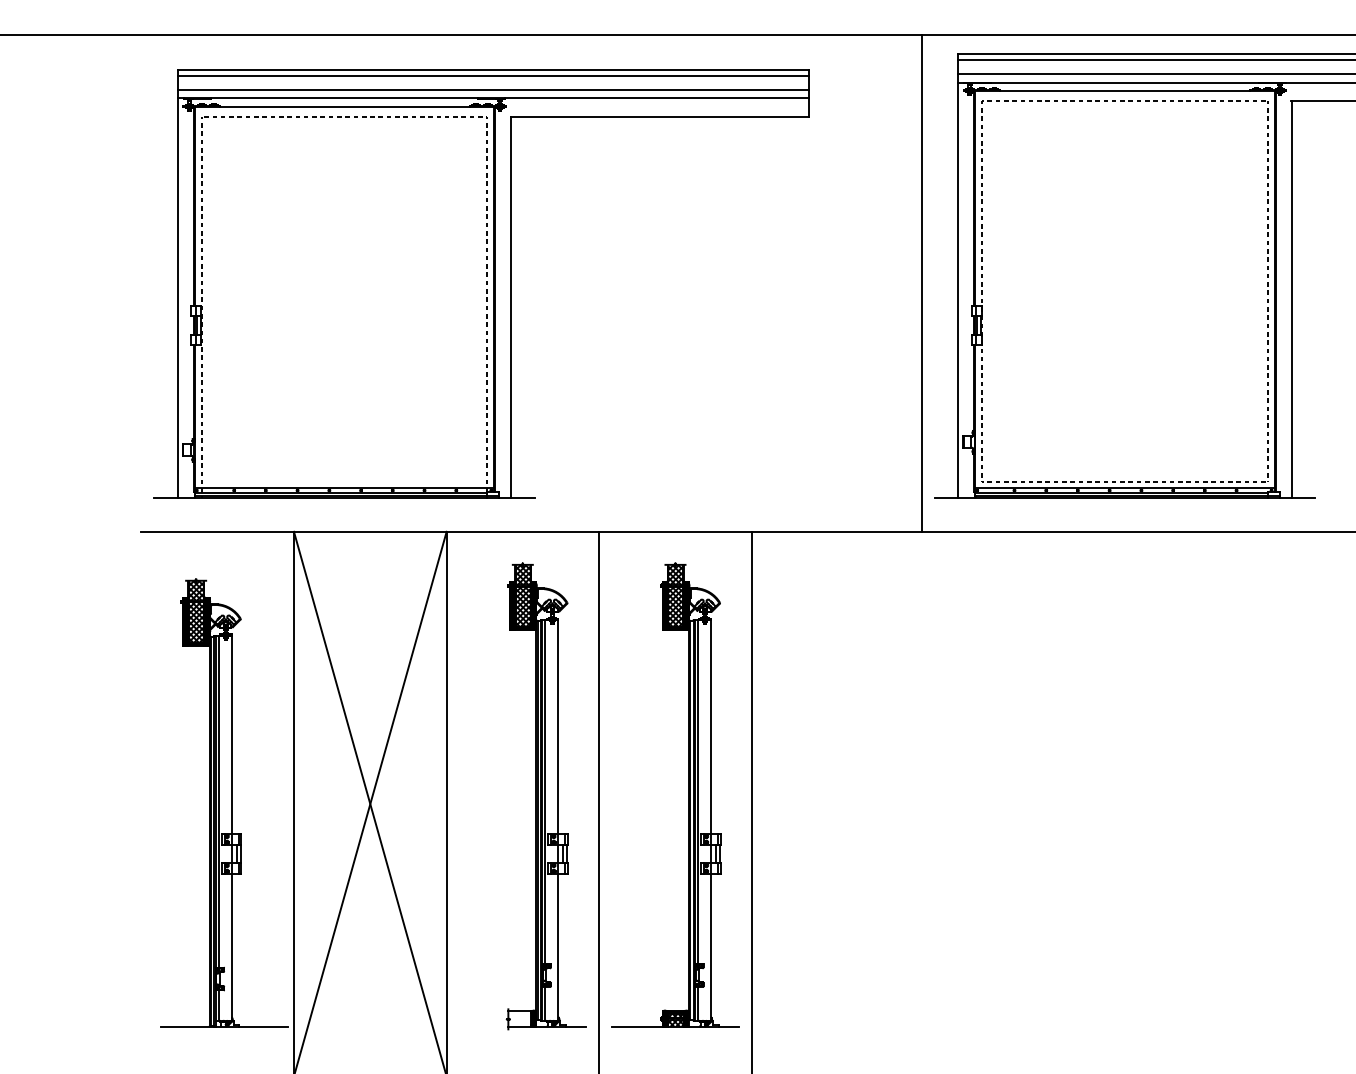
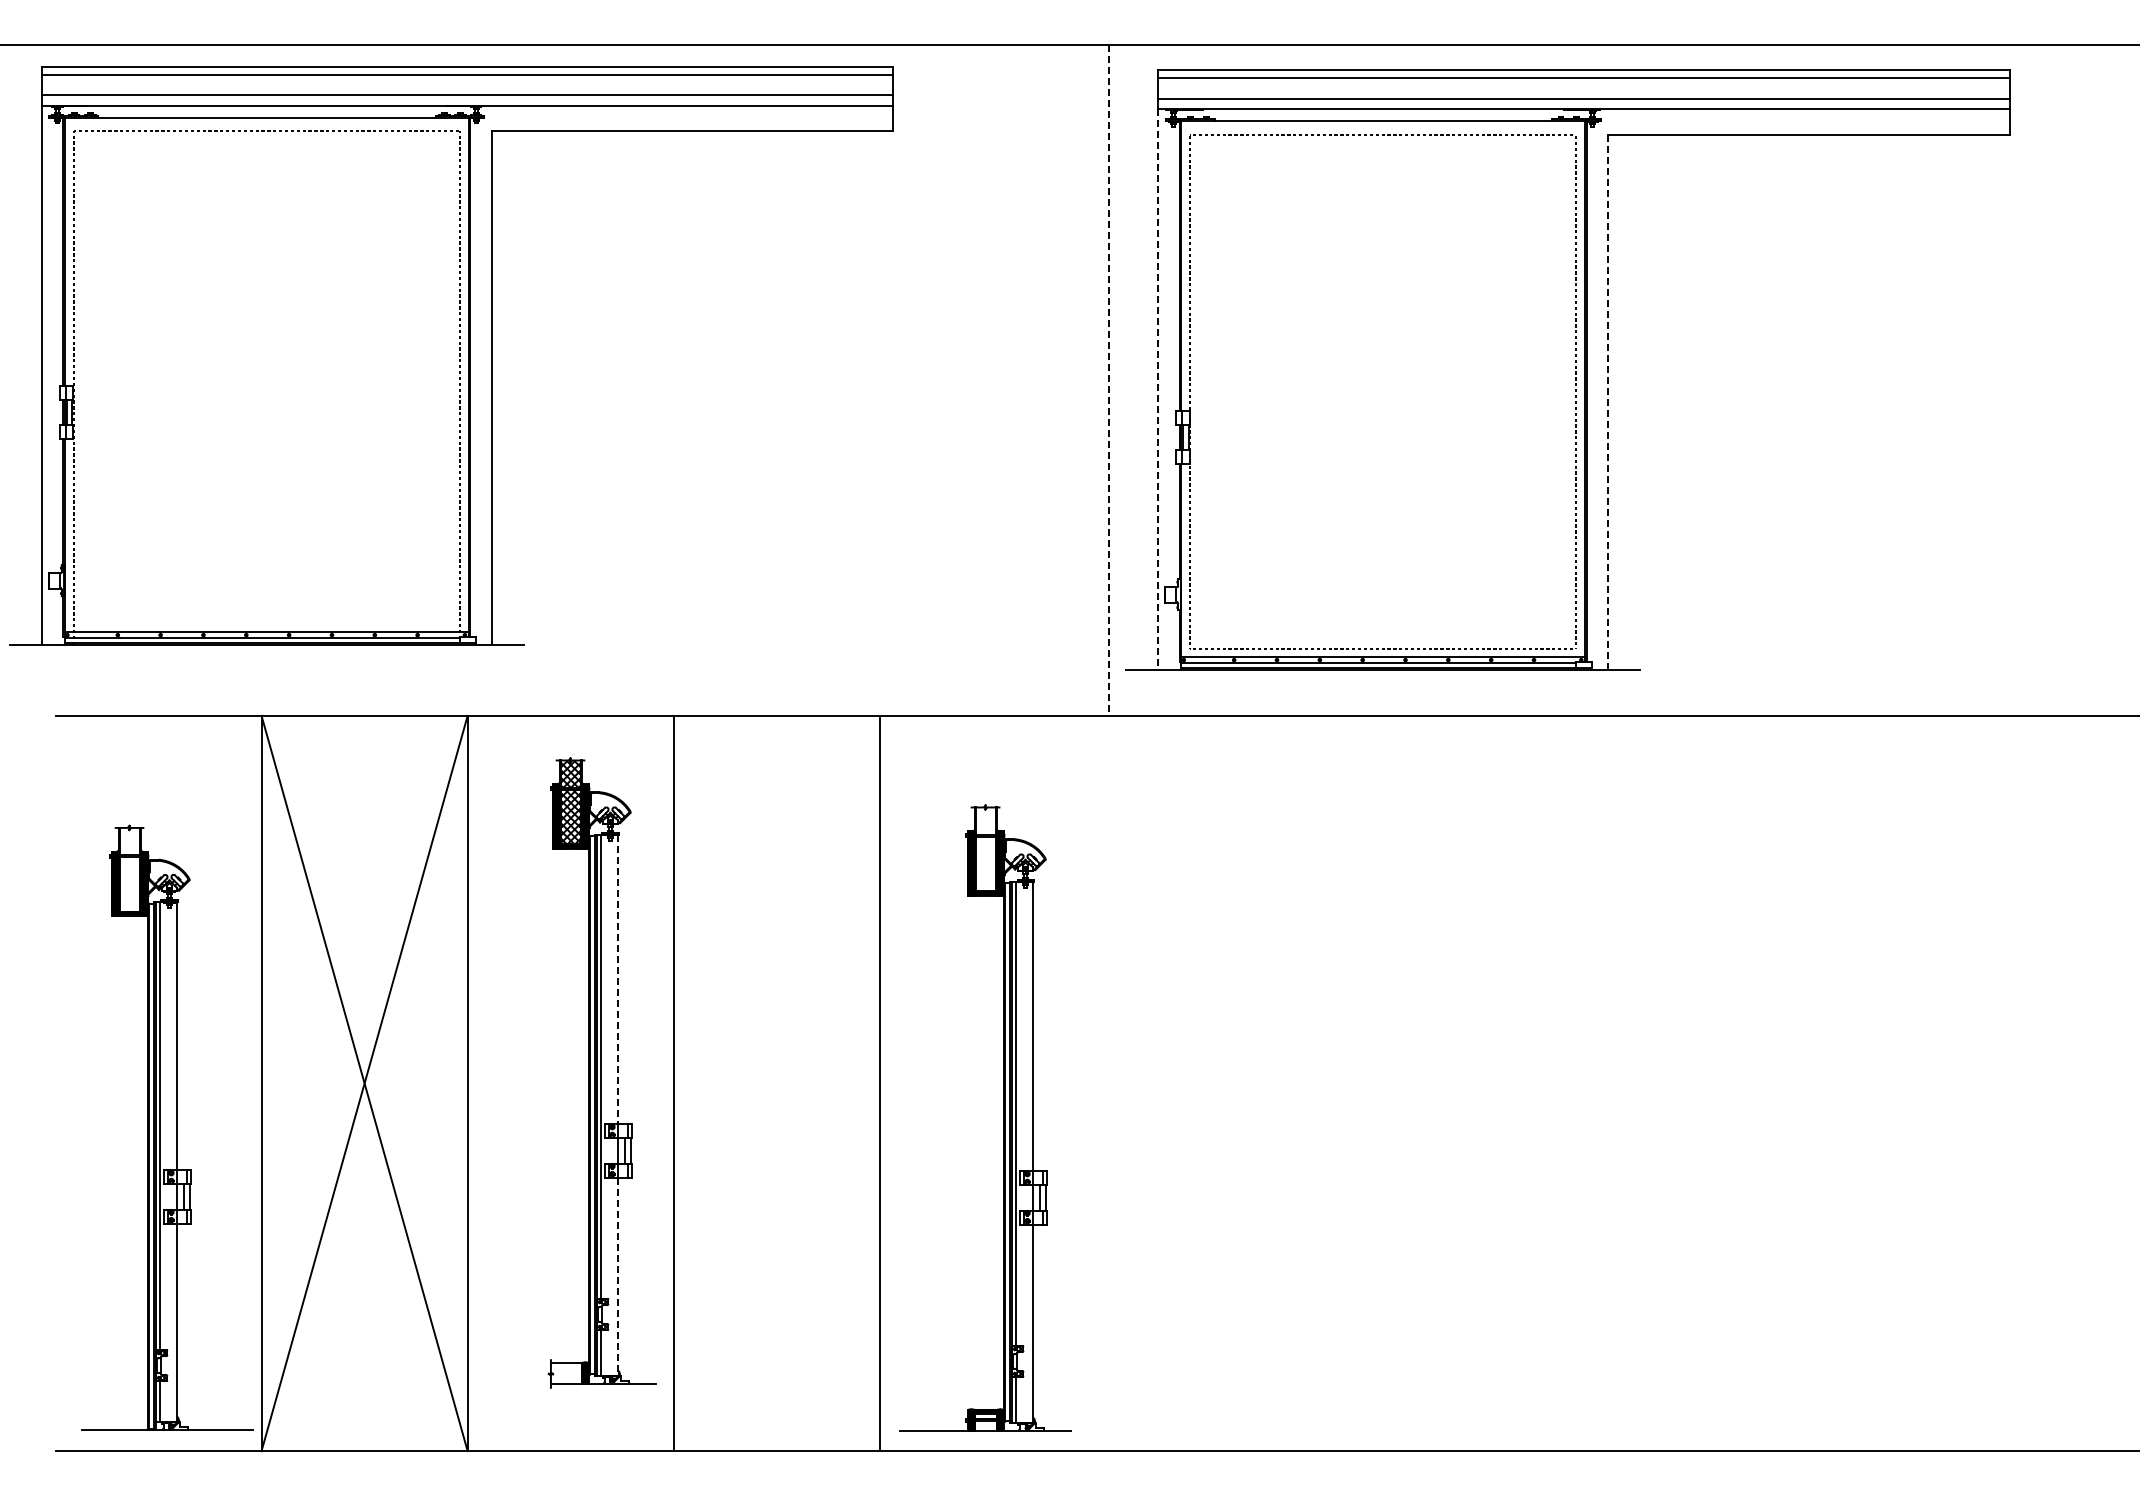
part: (481, 283) -> (451, 355), moved
line: (921, 283) -> (1108, 380), solid -> dashed
line: (958, 290) -> (1158, 390), solid -> dashed
line: (1291, 299) -> (1608, 402), solid -> dashed
line: (558, 727) -> (618, 979), solid -> dashed
part: (688, 794) -> (1003, 1117), moved
part: (224, 802) -> (167, 1127), moved
line: (558, 947) -> (618, 1277), solid -> dashed

